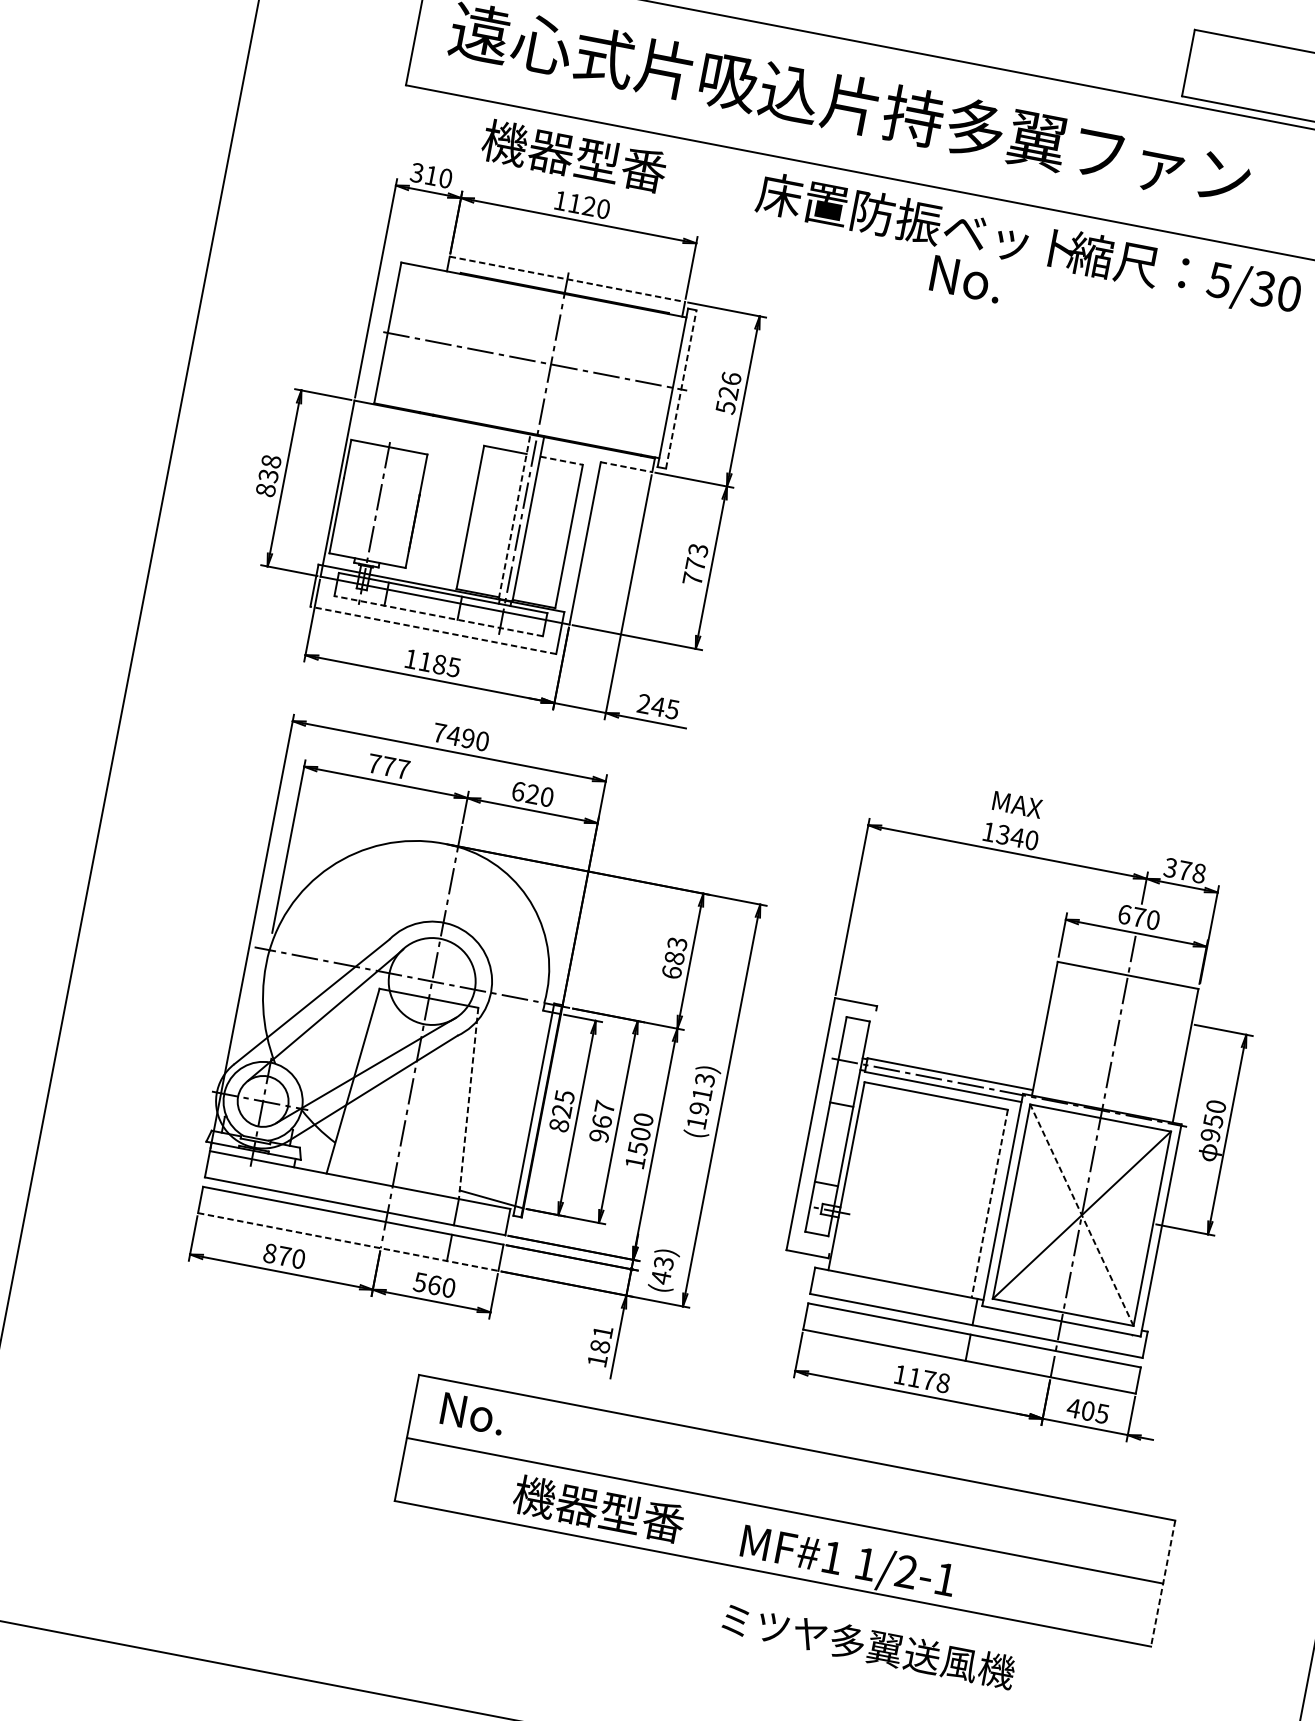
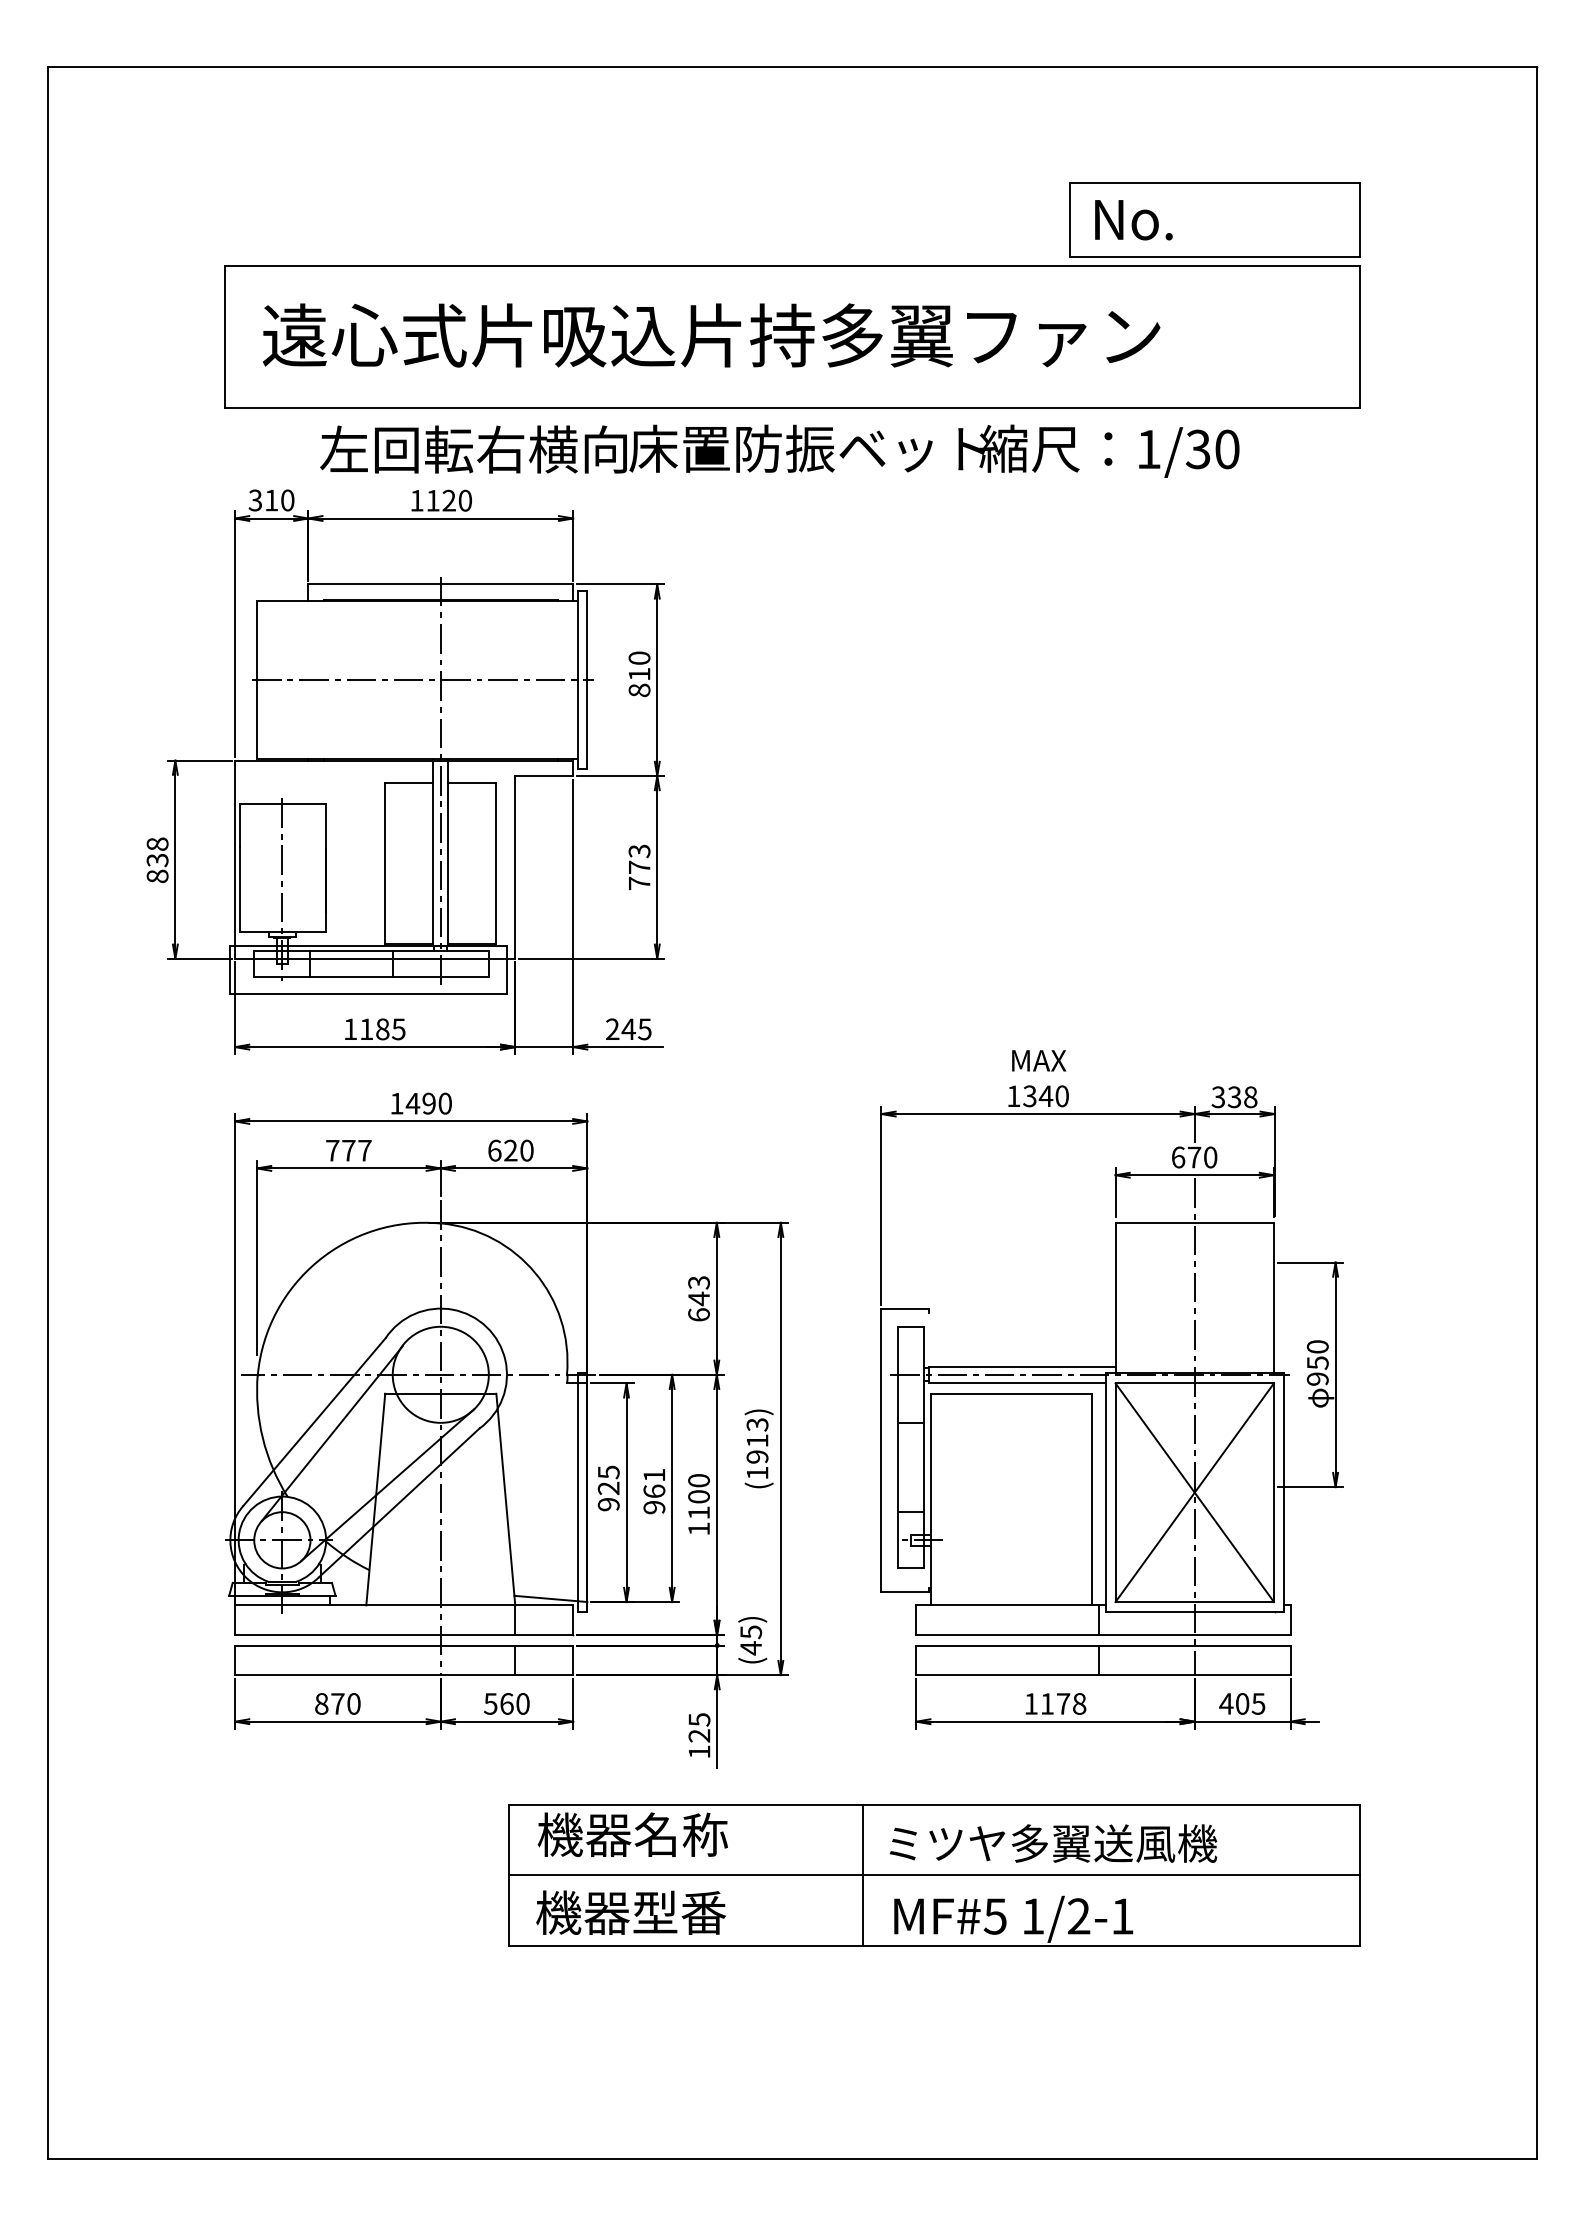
text: (619, 164) -> (473, 449), 機器型番 -> 左回転右横向
line: (568, 279) -> (441, 584), dashed -> solid
text: (966, 279) -> (1133, 220), moved
text: (1219, 280) -> (1148, 449), 5/30 -> 1/30
line: (681, 388) -> (587, 679), dashed -> solid
text: (728, 393) -> (639, 674), 526 -> 810
line: (561, 460) -> (472, 782), dashed -> solid
line: (626, 467) -> (544, 776), dashed -> solid
line: (515, 516) -> (433, 852), dashed -> solid
line: (438, 615) -> (371, 976), dashed -> solid
line: (433, 630) -> (368, 993), dashed -> solid
text: (439, 732) -> (396, 1103), 7490 -> 1490
text: (1184, 870) -> (1234, 1097), 378 -> 338
text: (674, 957) -> (698, 1298), 683 -> 643
line: (468, 1104) -> (505, 1500), dashed -> solid
text: (604, 1106) -> (653, 1474), 967 -> 961
text: (559, 1125) -> (608, 1504), 825 -> 925
text: (637, 1147) -> (698, 1512), 1500 -> 1100
line: (989, 1203) -> (1092, 1499), dashed -> solid
line: (1081, 1215) -> (1194, 1492), dashed -> solid
line: (348, 1242) -> (404, 1675), dashed -> solid
text: (663, 1262) -> (750, 1631), (43) -> (45)
text: (601, 1339) -> (699, 1727), 181 -> 125
text: (523, 1422) -> (632, 1834), No. -> 機器名称
line: (722, 1498) -> (863, 1875), added
text: (598, 1508) -> (630, 1912), moved
text: (831, 1557) -> (994, 1916), MF#1 -> MF#5
line: (1162, 1583) -> (1359, 1875), dashed -> solid
text: (868, 1645) -> (1053, 1843), moved

